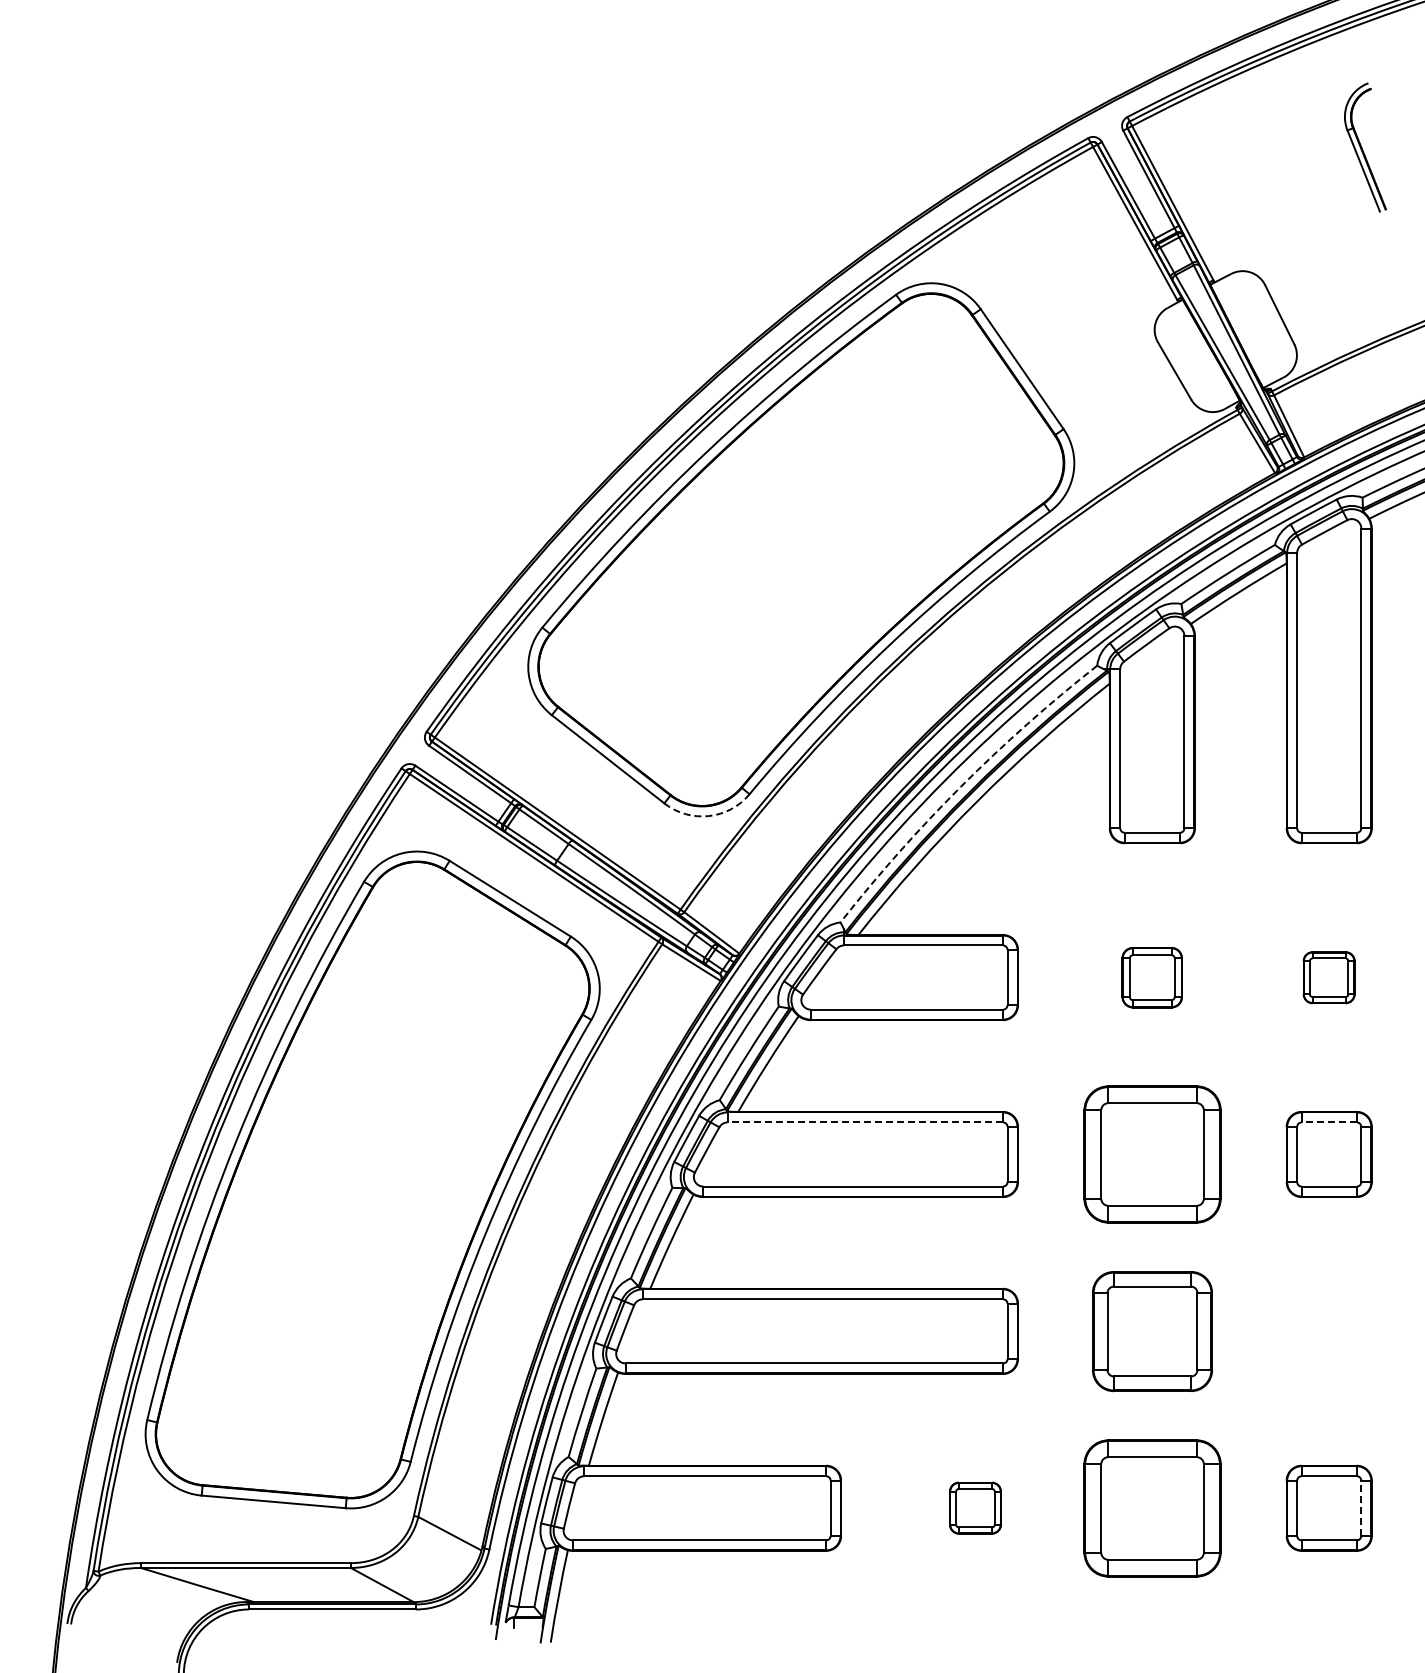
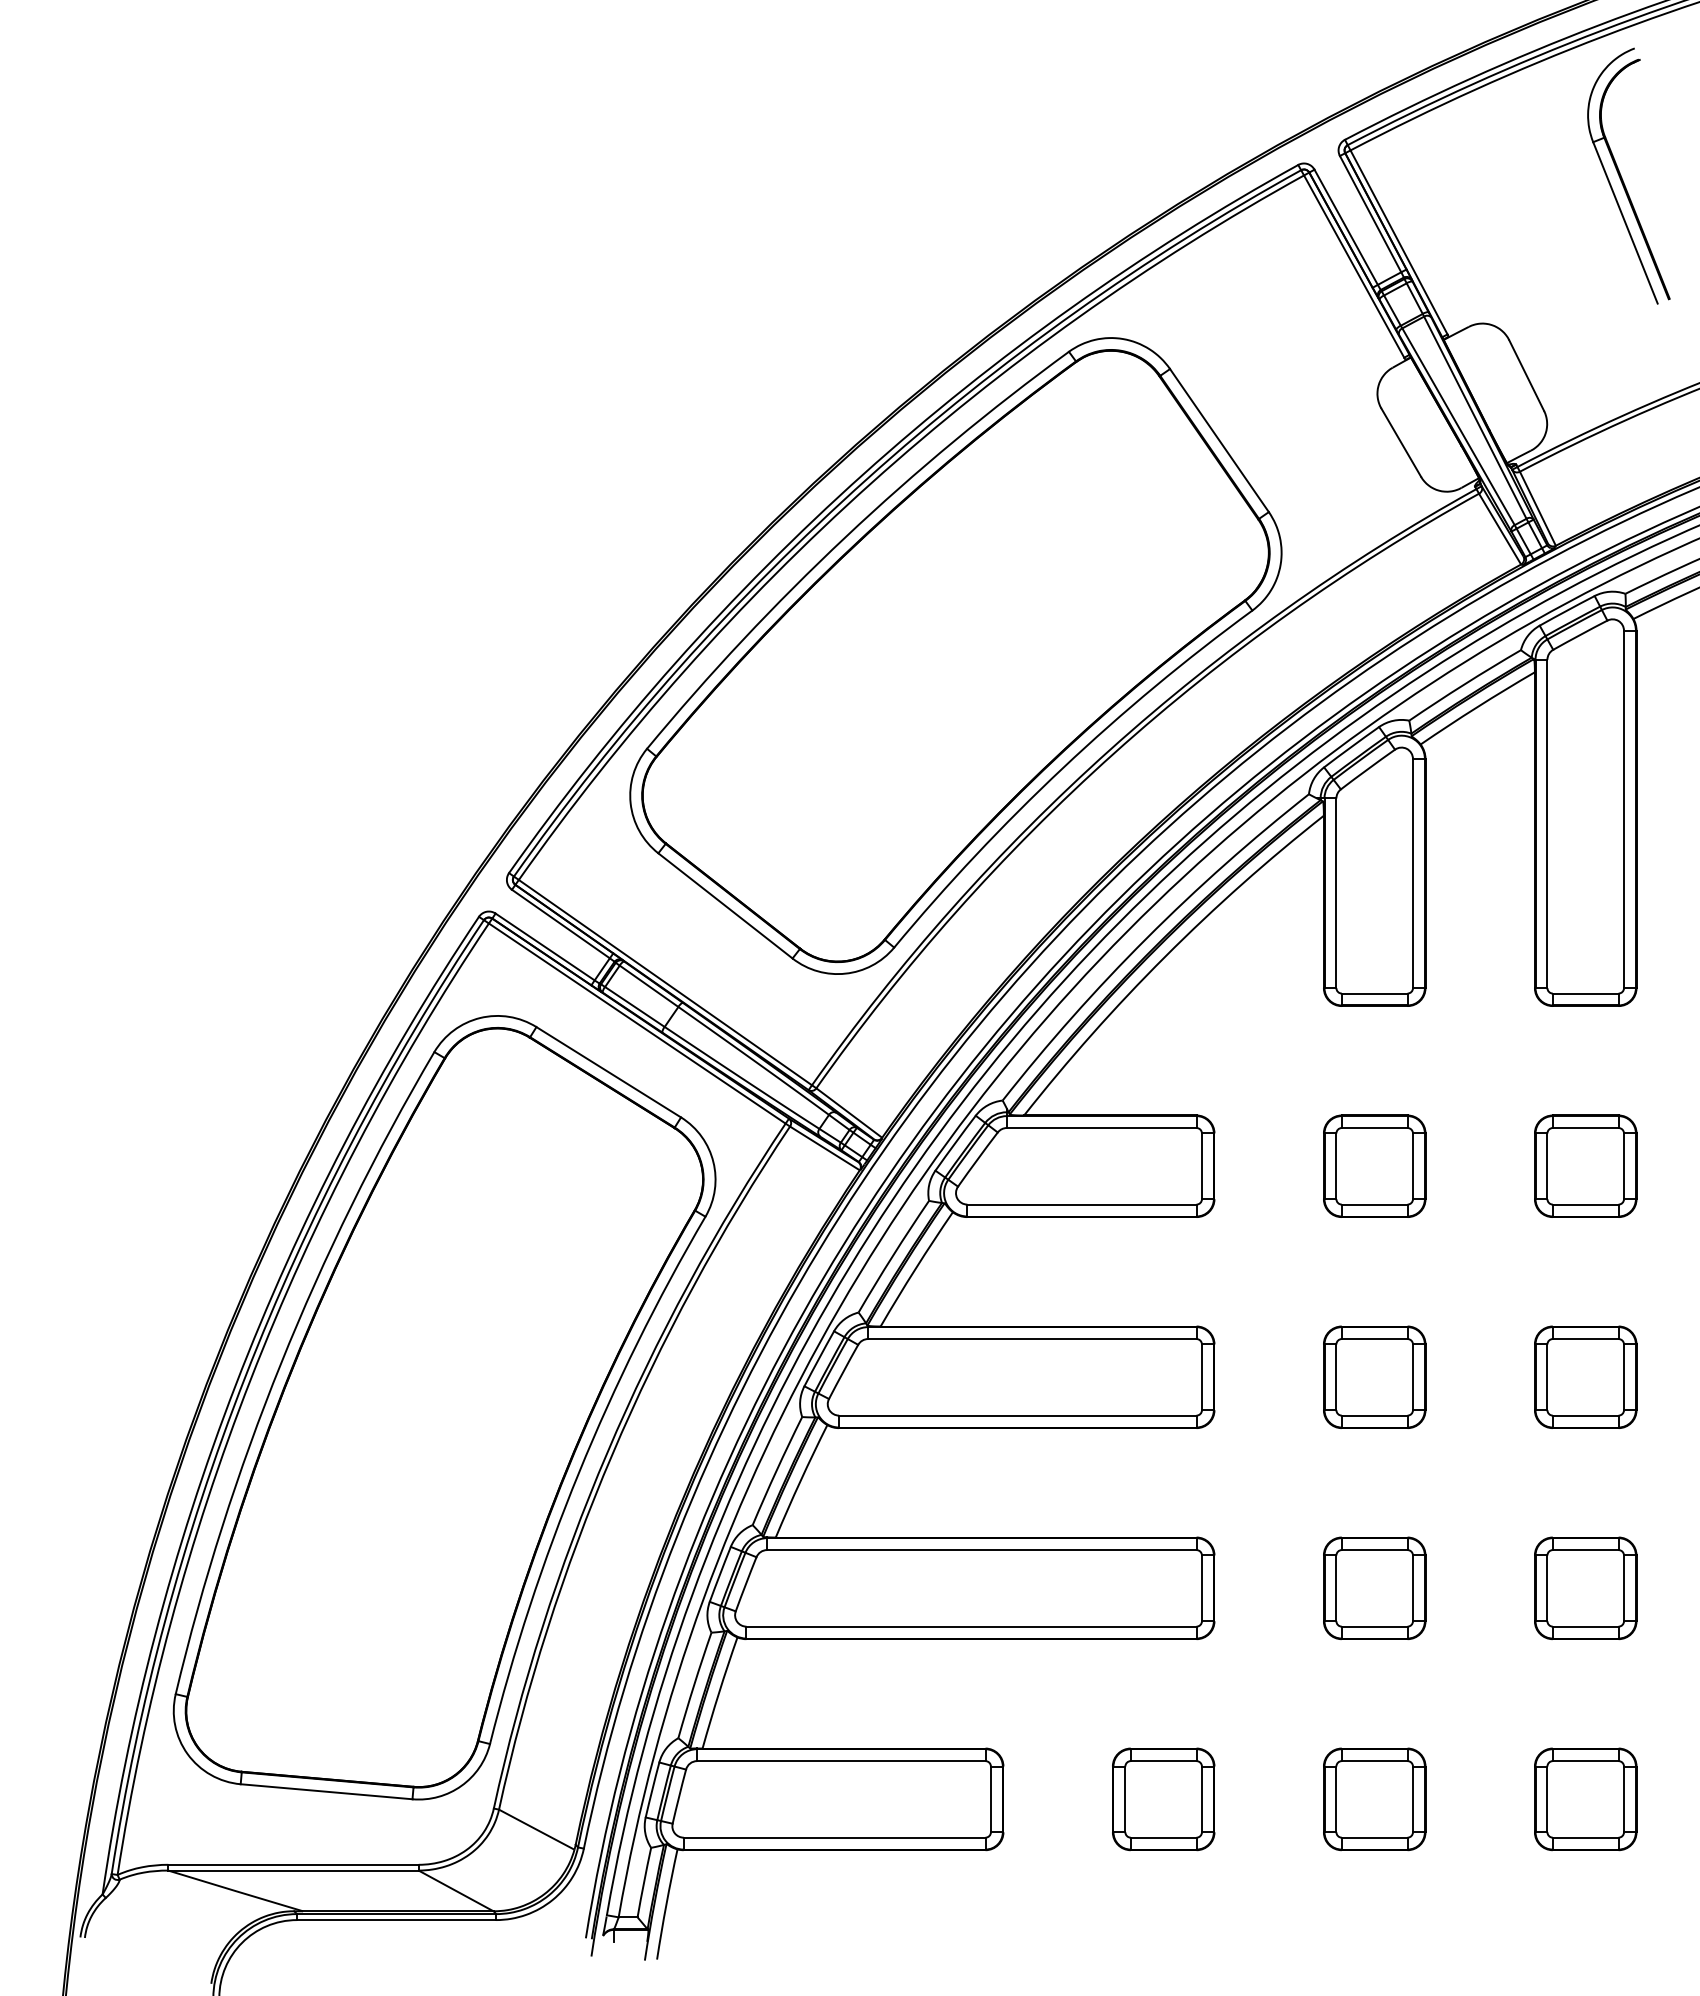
part: (1365, 147) -> (1628, 176), size x1.67
arc: (961, 786) -> (1147, 938), dashed -> solid
arc: (708, 816) -> (845, 974), dashed -> solid
part: (1151, 977) -> (1373, 1166), size x1.43
part: (1328, 977) -> (1584, 1166), size x1.67
line: (865, 1122) -> (1032, 1339), dashed -> solid
line: (1329, 1122) -> (1586, 1339), dashed -> solid
part: (1151, 1154) -> (1373, 1377), size x0.62
part: (1151, 1330) -> (1373, 1587), size x0.71
part: (1328, 1330) -> (1584, 1587), added
part: (975, 1507) -> (1163, 1798), size x1.67
part: (1151, 1507) -> (1373, 1798), size x0.62
line: (1361, 1508) -> (1624, 1799), dashed -> solid

